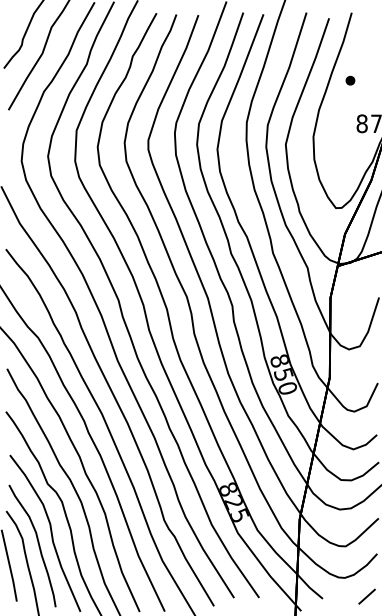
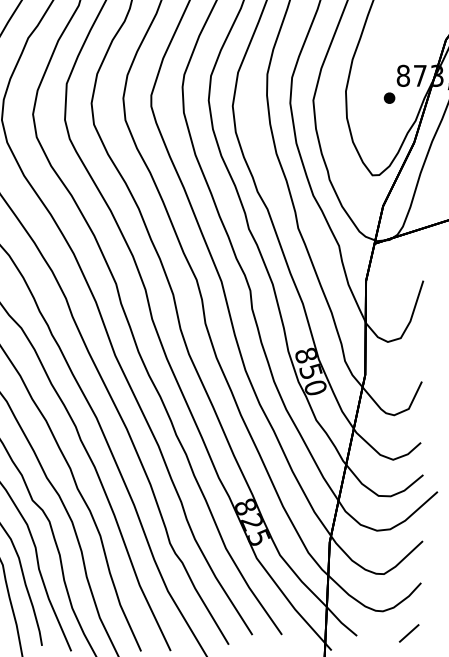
part: (350, 80) -> (389, 97), moved

